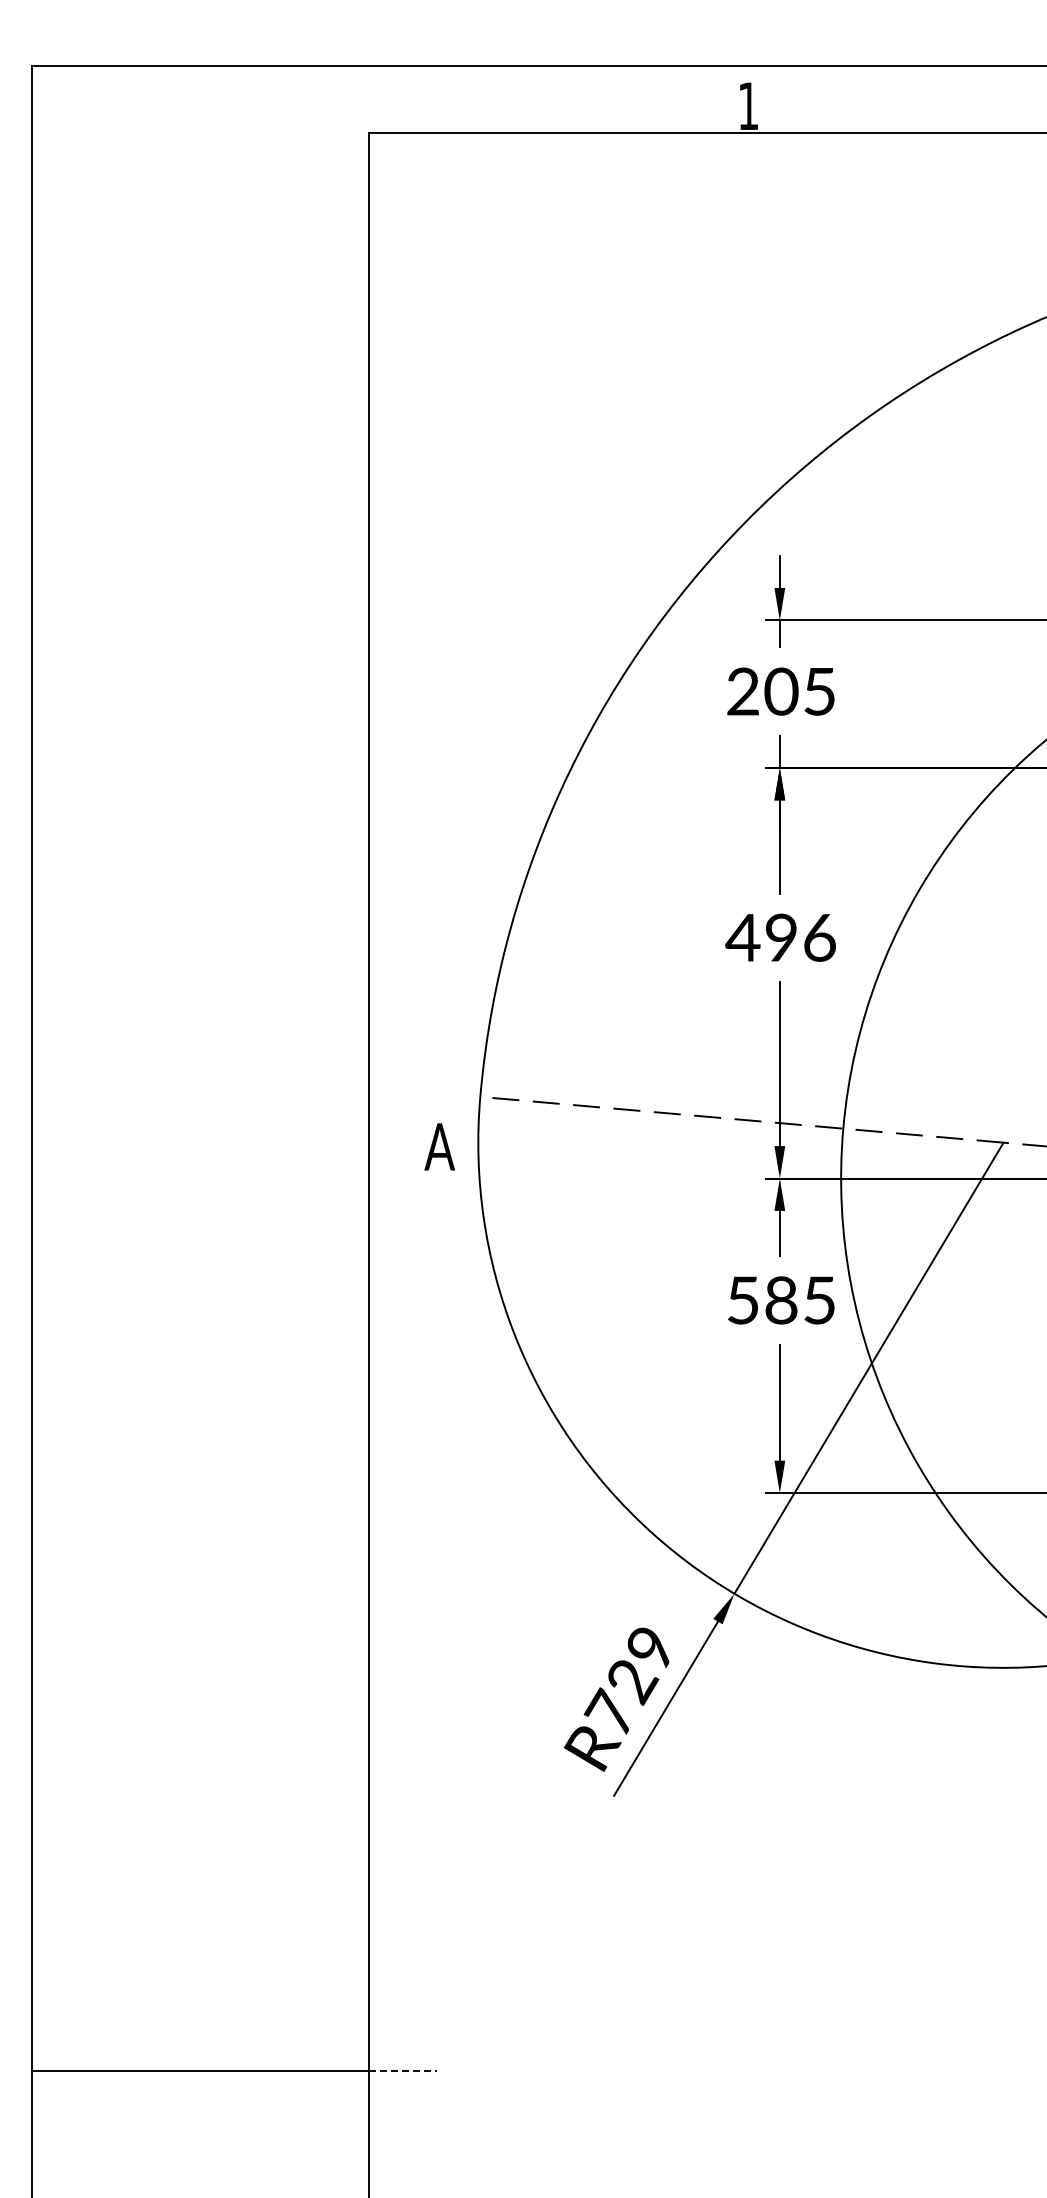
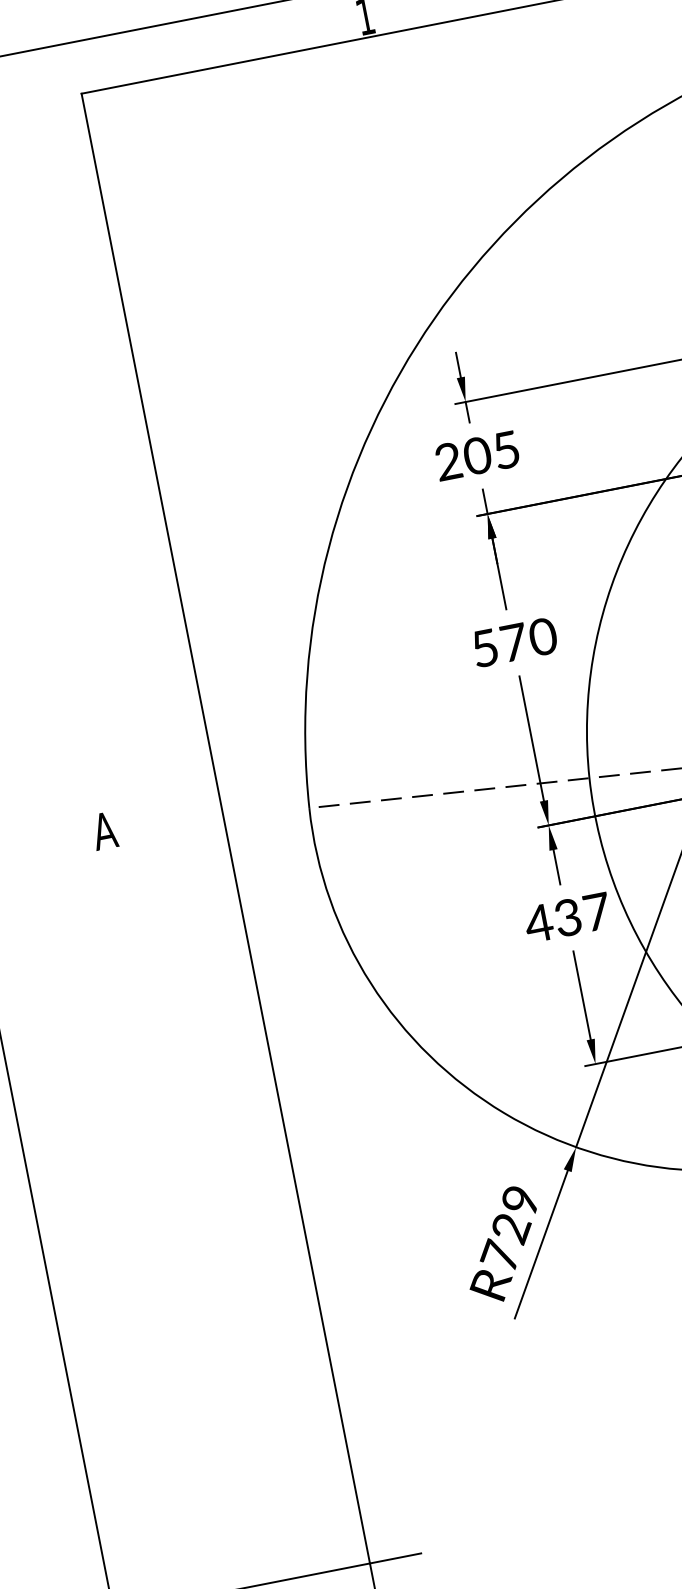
text: (780, 937) -> (513, 642), 496 -> 570
text: (439, 1146) -> (104, 830), moved
text: (780, 1300) -> (567, 917), 585 -> 437
line: (402, 2070) -> (395, 1558), dashed -> solid

